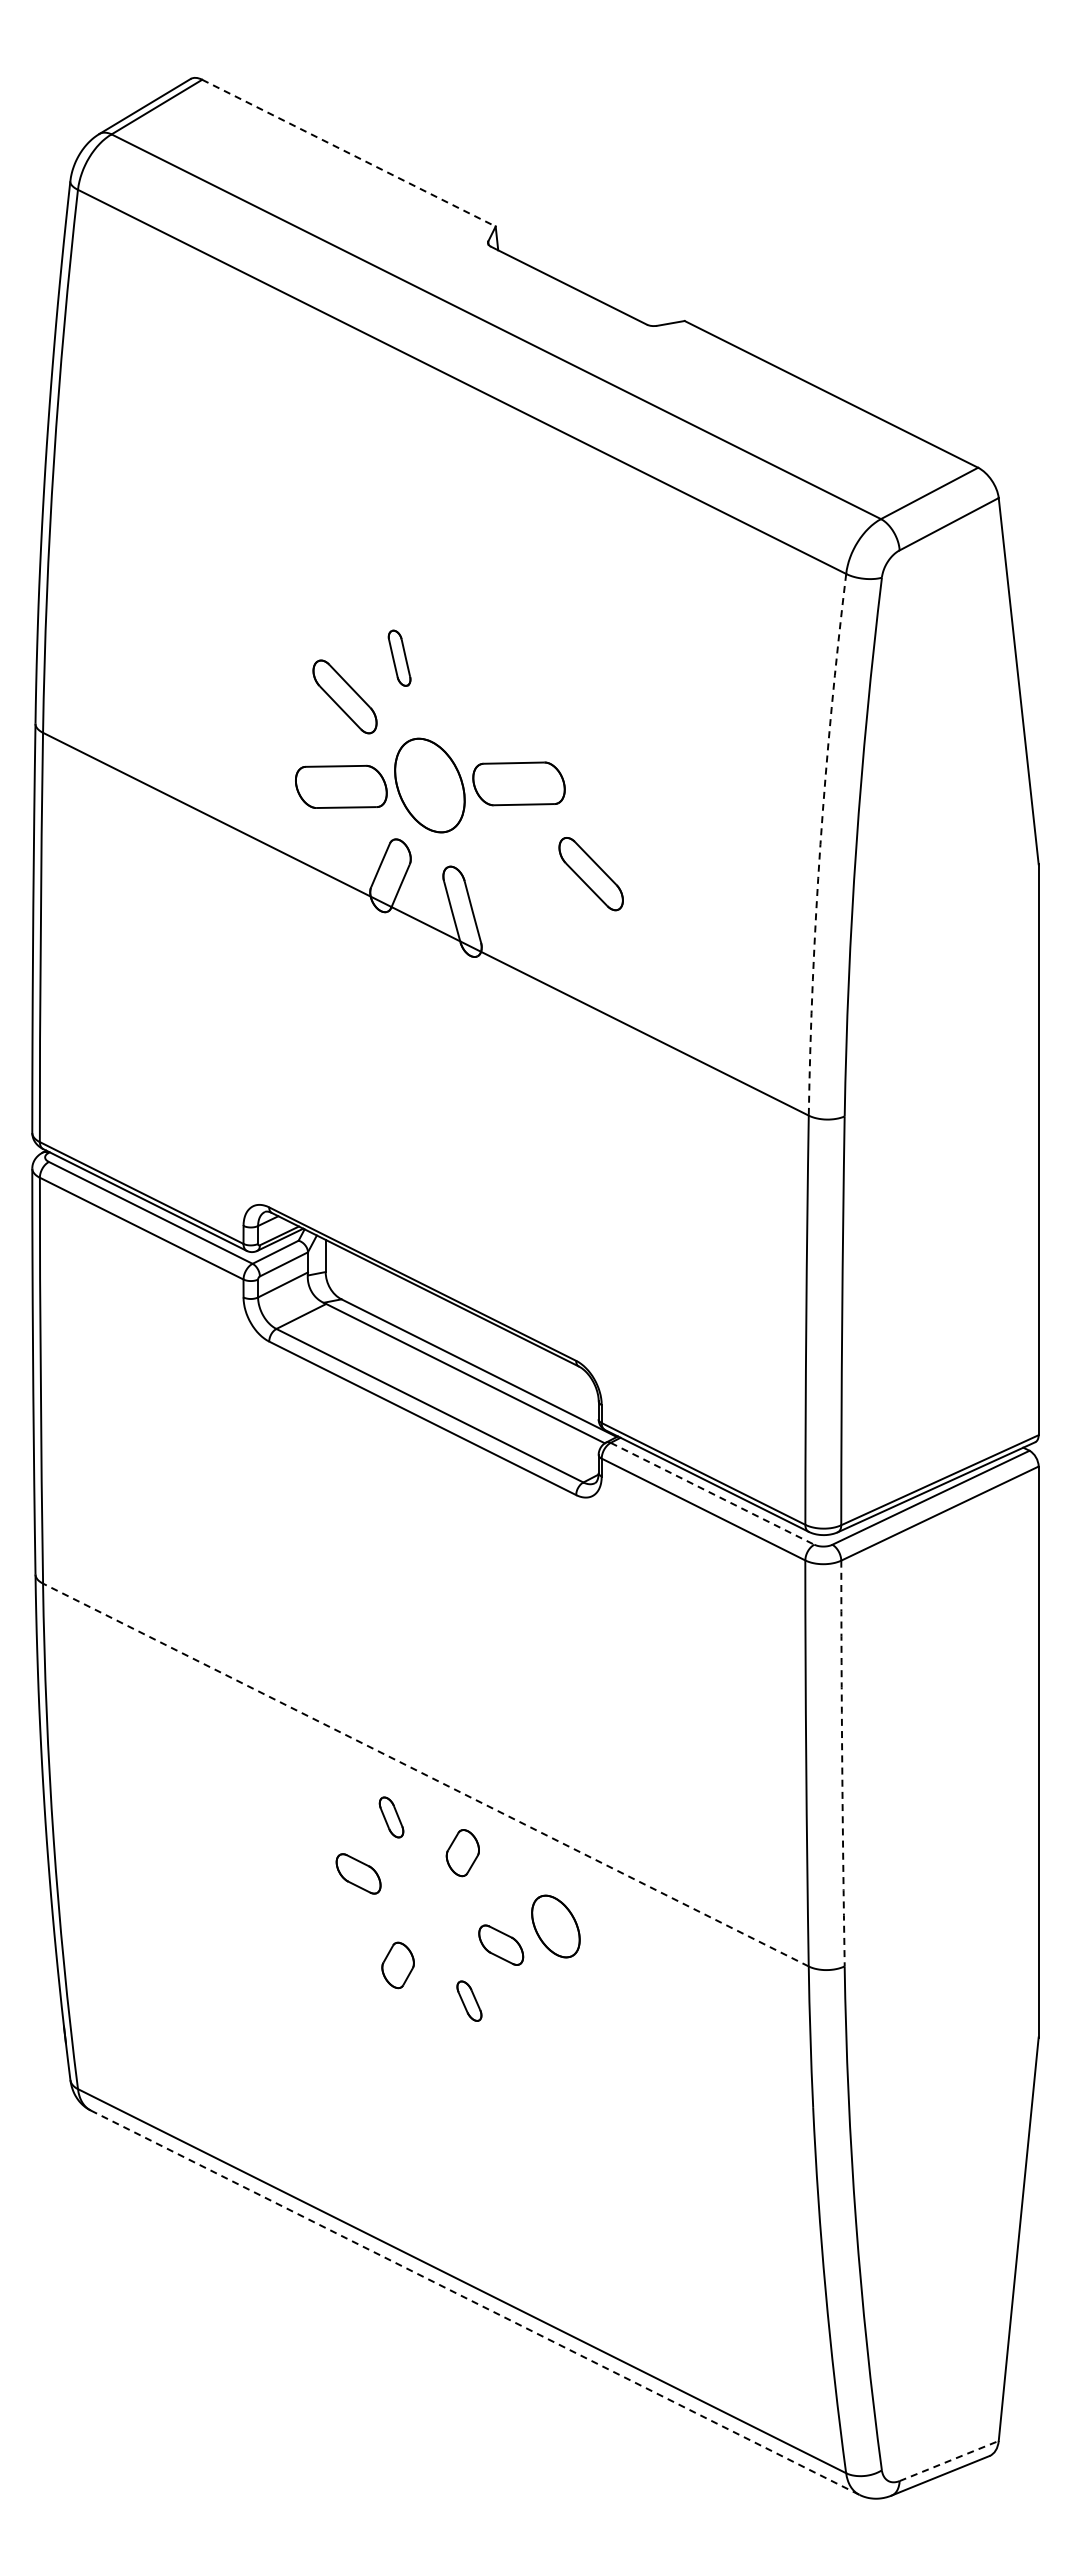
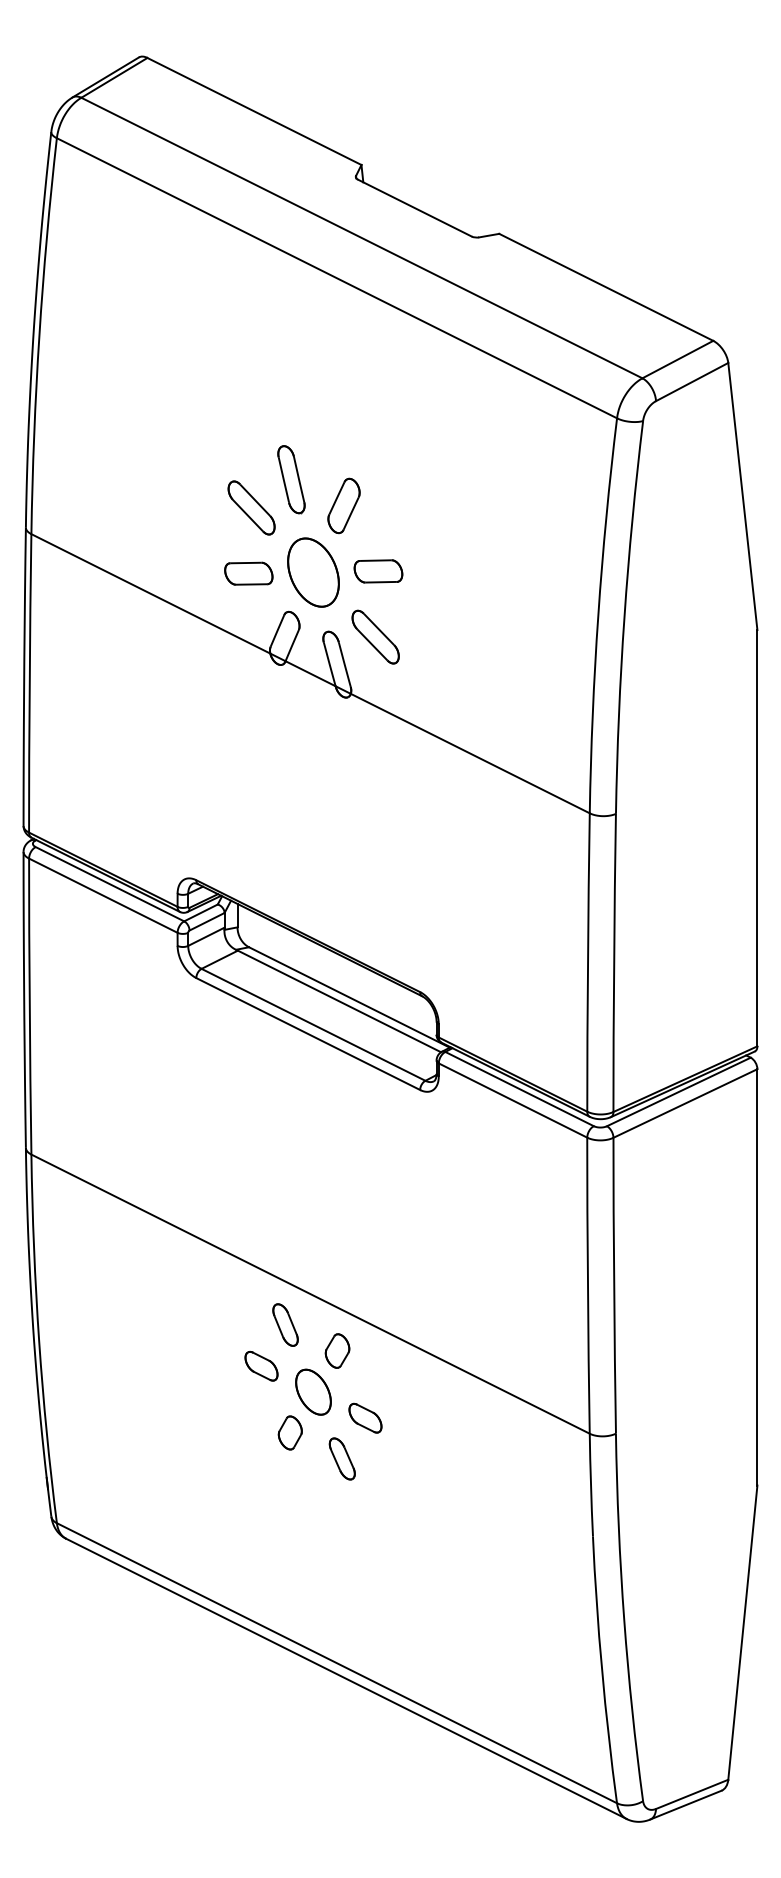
line: (349, 153) -> (254, 111), dashed -> solid
part: (399, 658) -> (291, 479), size x1.67
part: (471, 694) -> (343, 506), added
part: (518, 783) -> (378, 571), size x0.71
part: (340, 787) -> (248, 574), size x0.71
arc: (820, 844) -> (598, 615), dashed -> solid
part: (590, 874) -> (375, 637), moved
line: (712, 1493) -> (519, 1088), dashed -> solid
arc: (842, 1763) -> (614, 1285), dashed -> solid
line: (425, 1774) -> (310, 1293), dashed -> solid
part: (391, 1817) -> (285, 1325), size x1.43
part: (555, 1926) -> (313, 1392), moved
part: (469, 2001) -> (342, 1459), size x1.43
line: (475, 2302) -> (346, 1678), dashed -> solid
line: (949, 2460) -> (692, 1793), dashed -> solid

